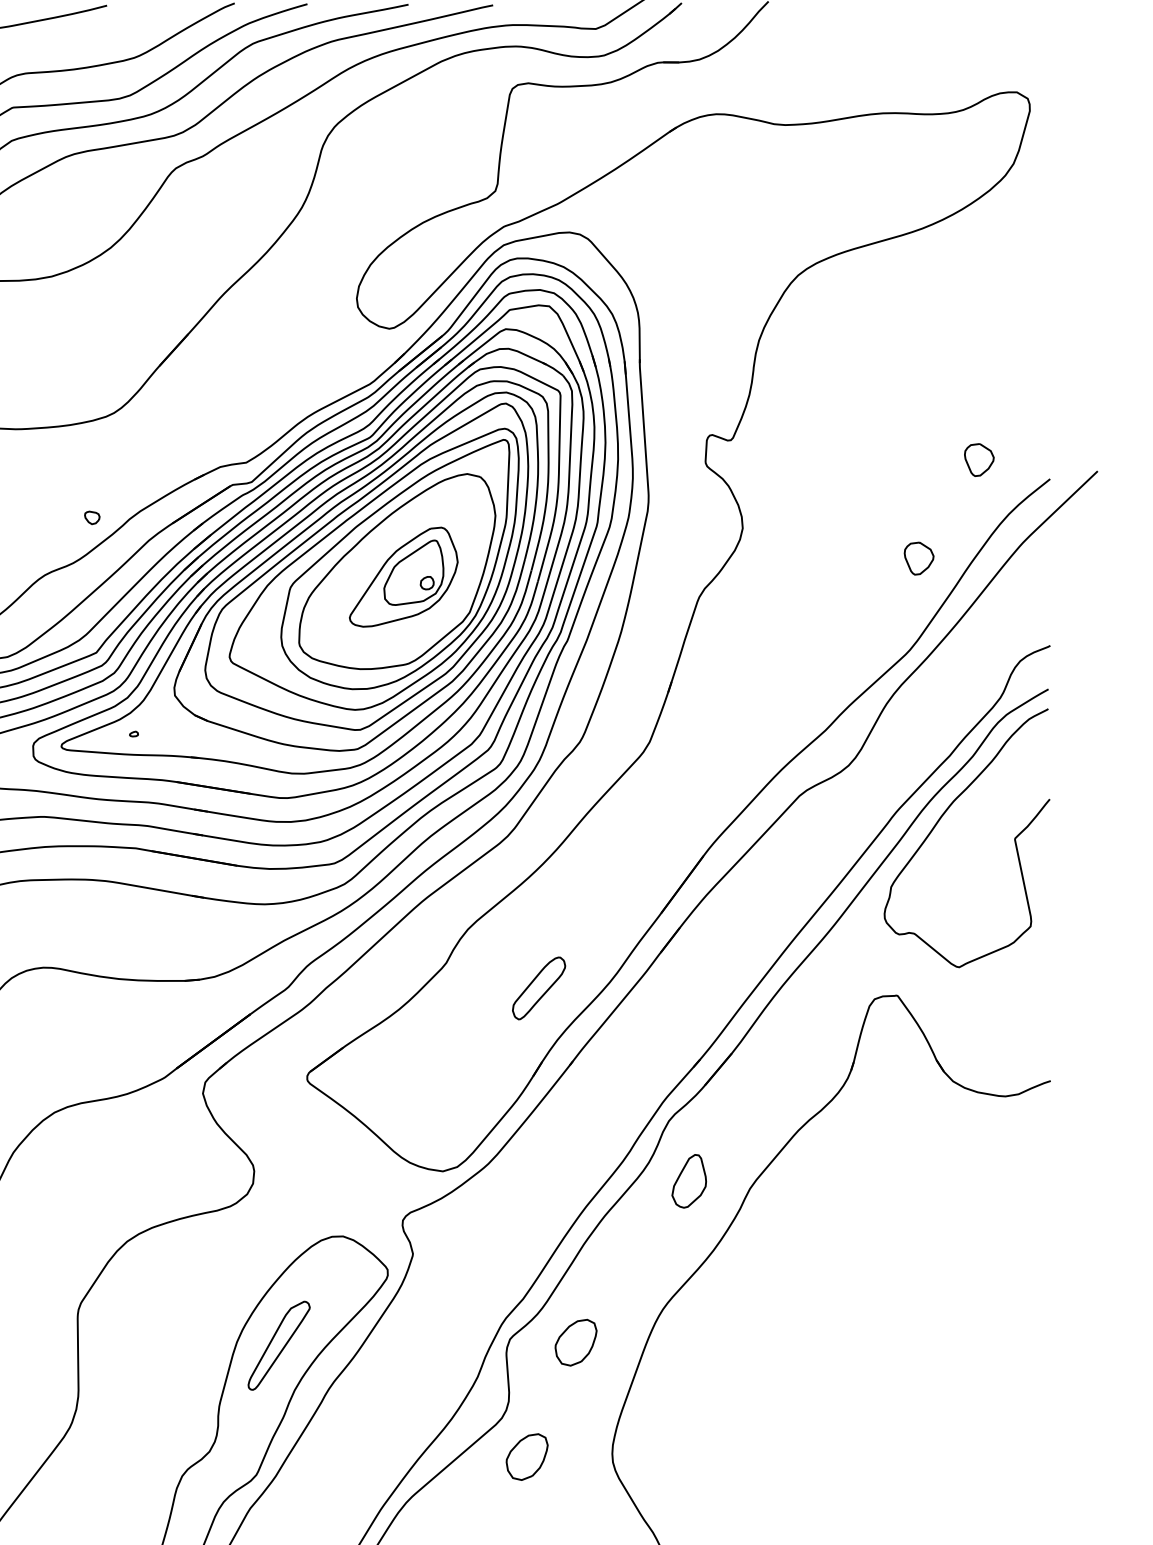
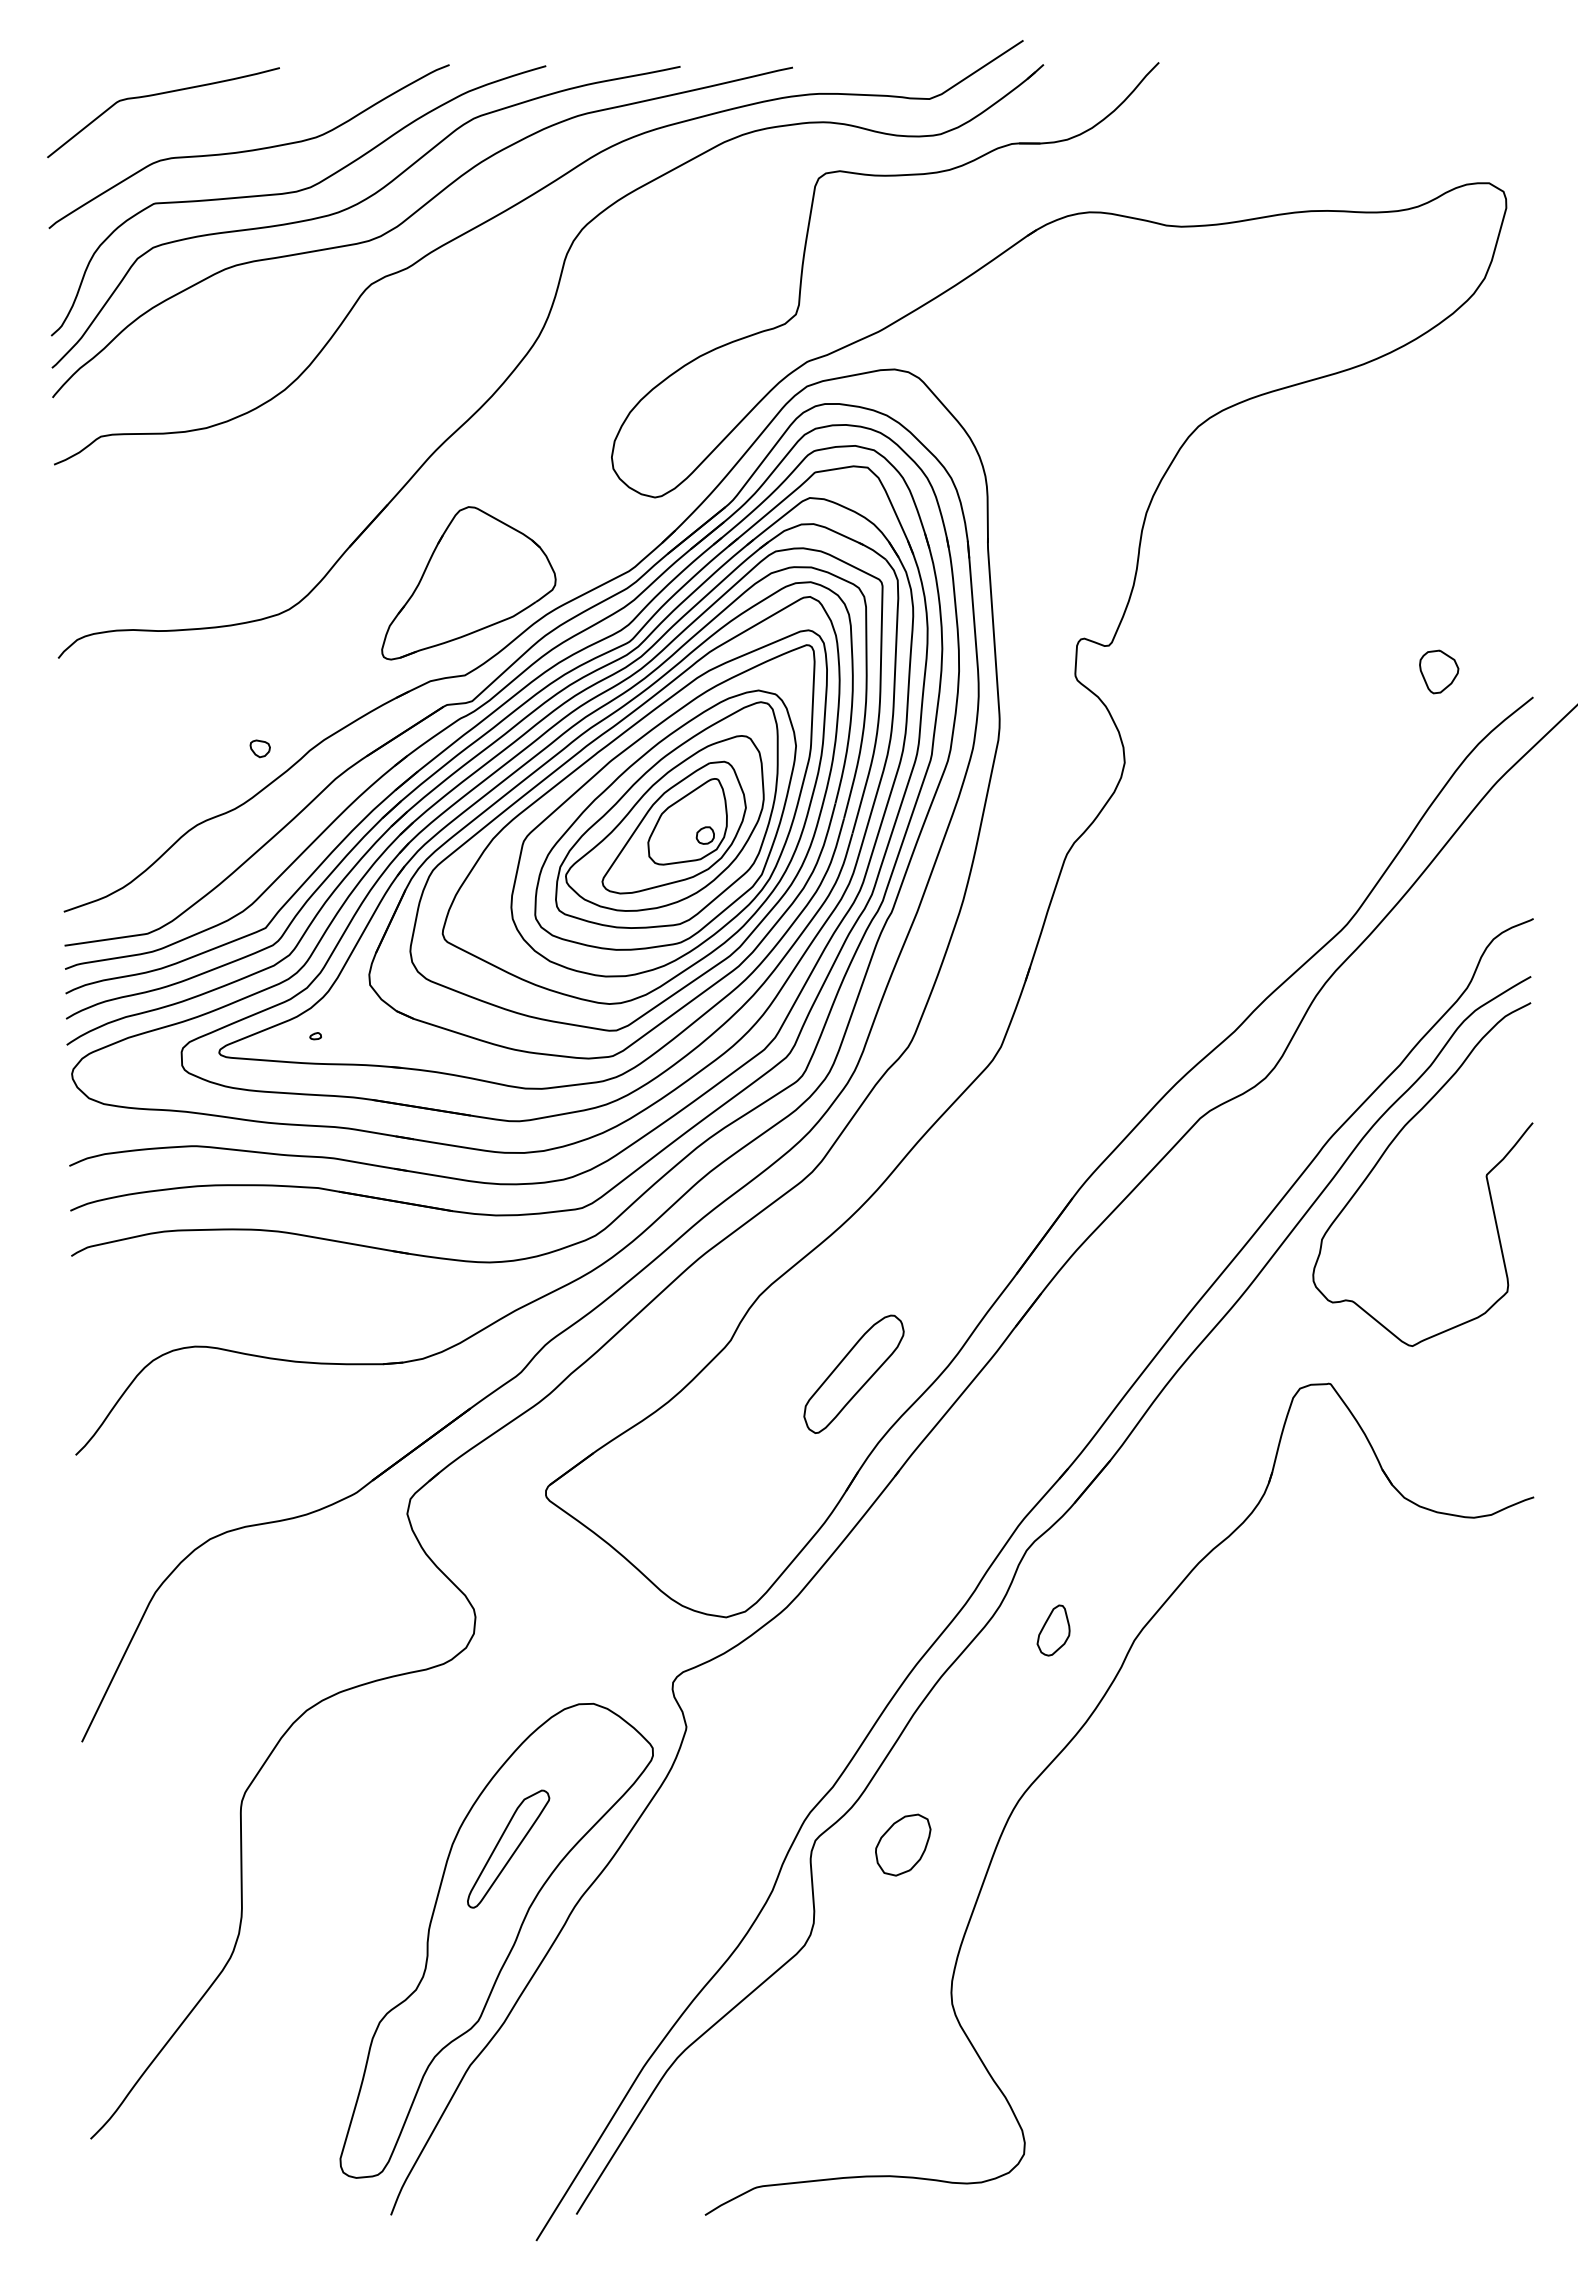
part: (248, 393) -> (468, 583), added
part: (919, 558) -> (1359, 802), removed
part: (397, 567) -> (666, 814), added
part: (538, 987) -> (853, 1373), size x1.43
part: (689, 1181) -> (1053, 1630), size x0.71
part: (527, 1456) -> (838, 1996), removed

